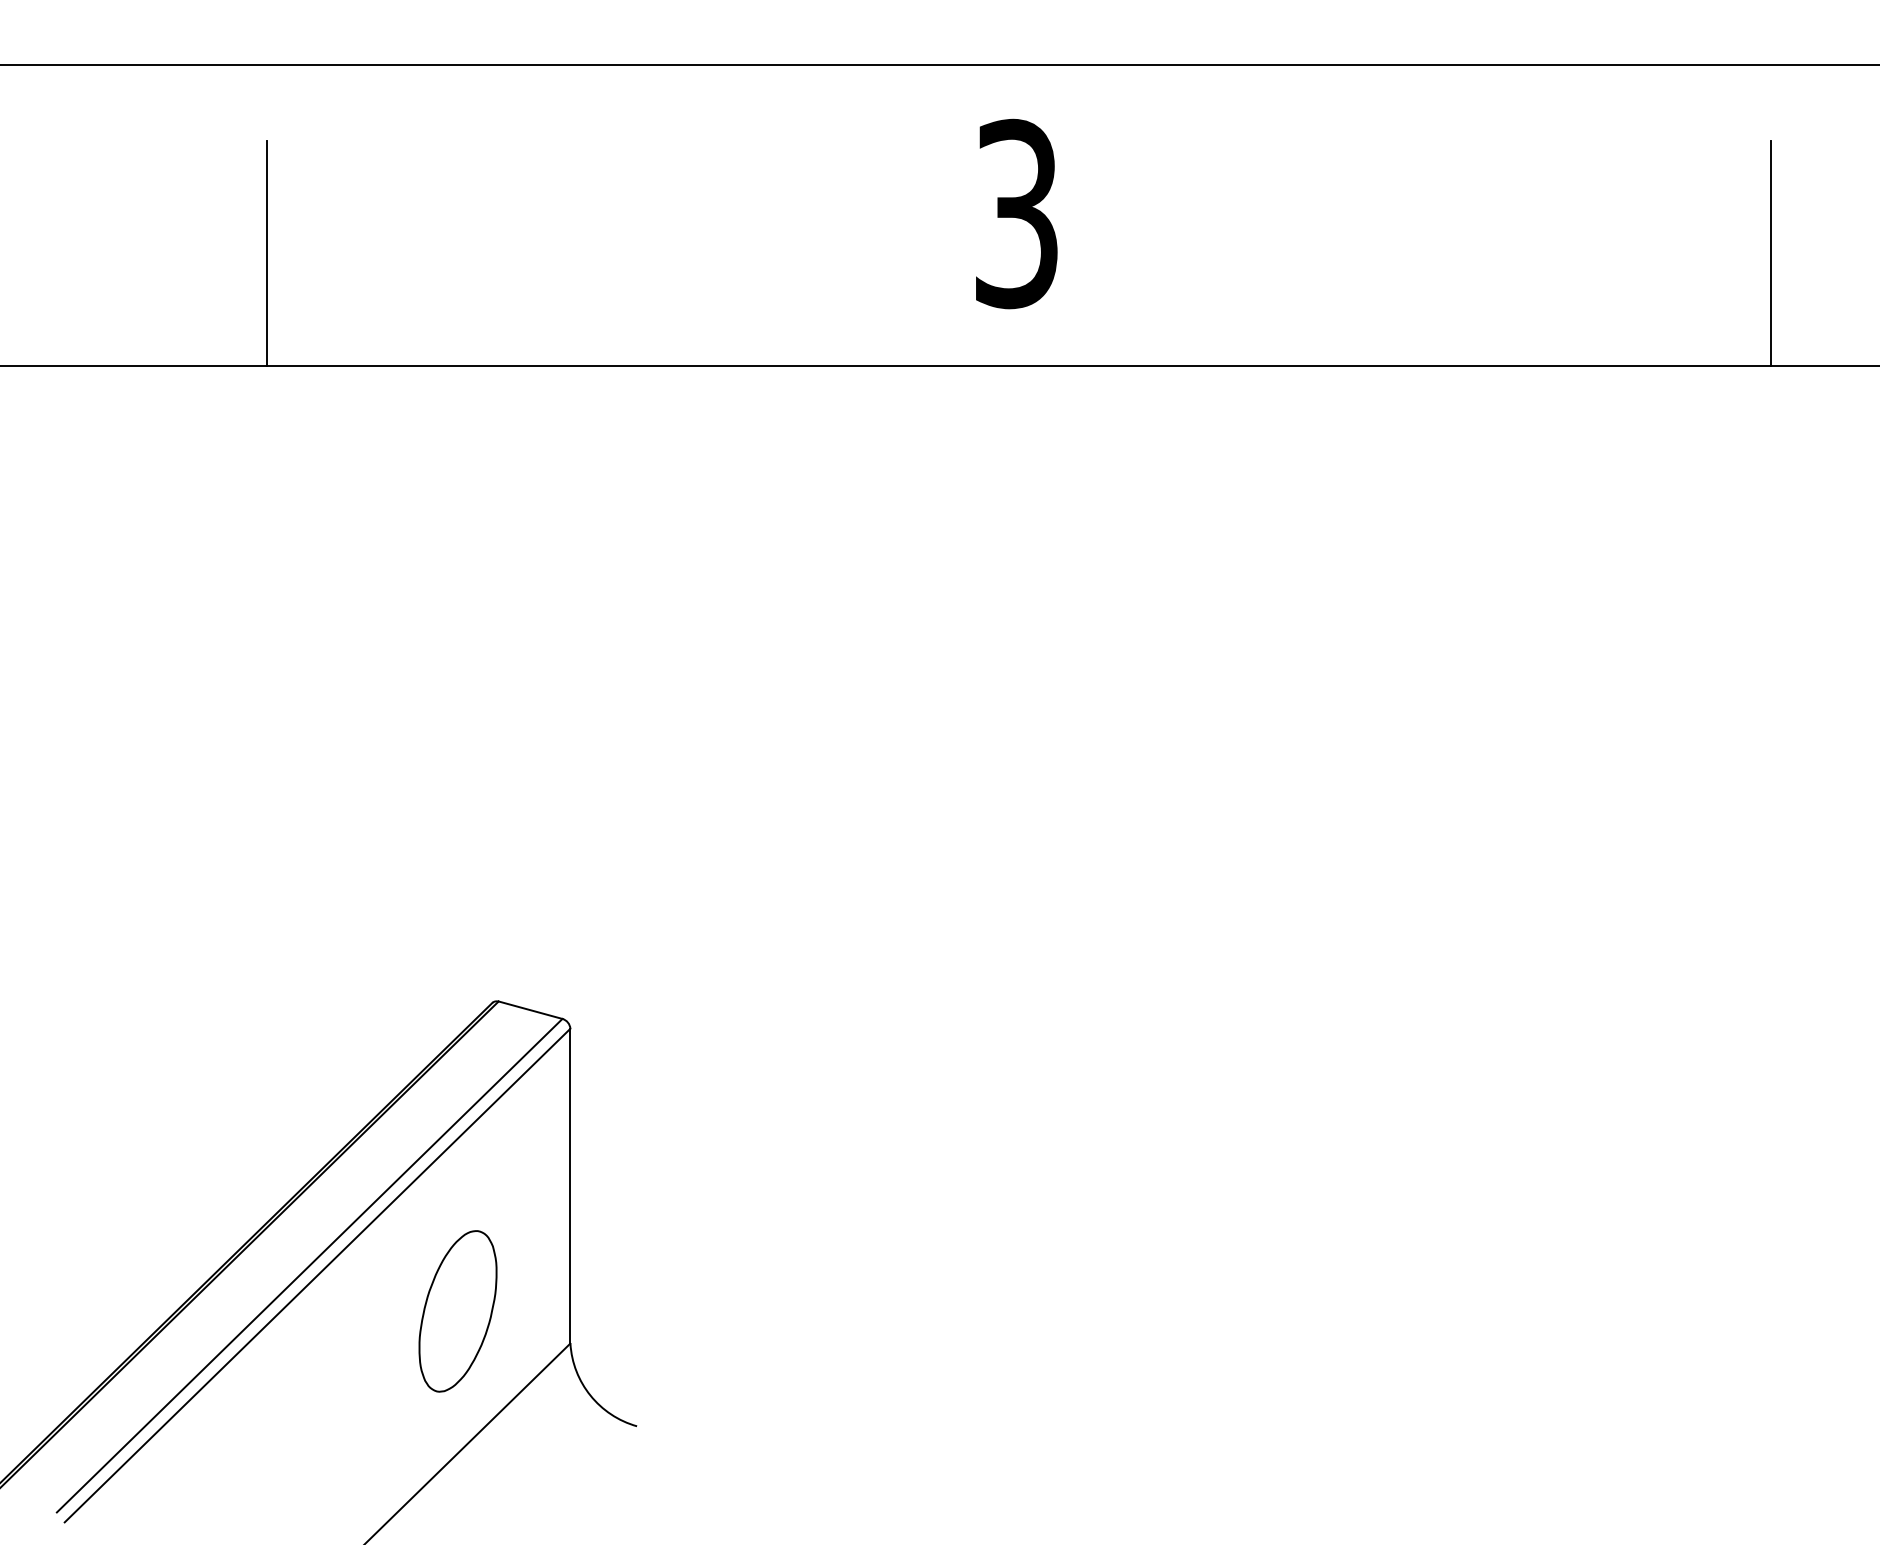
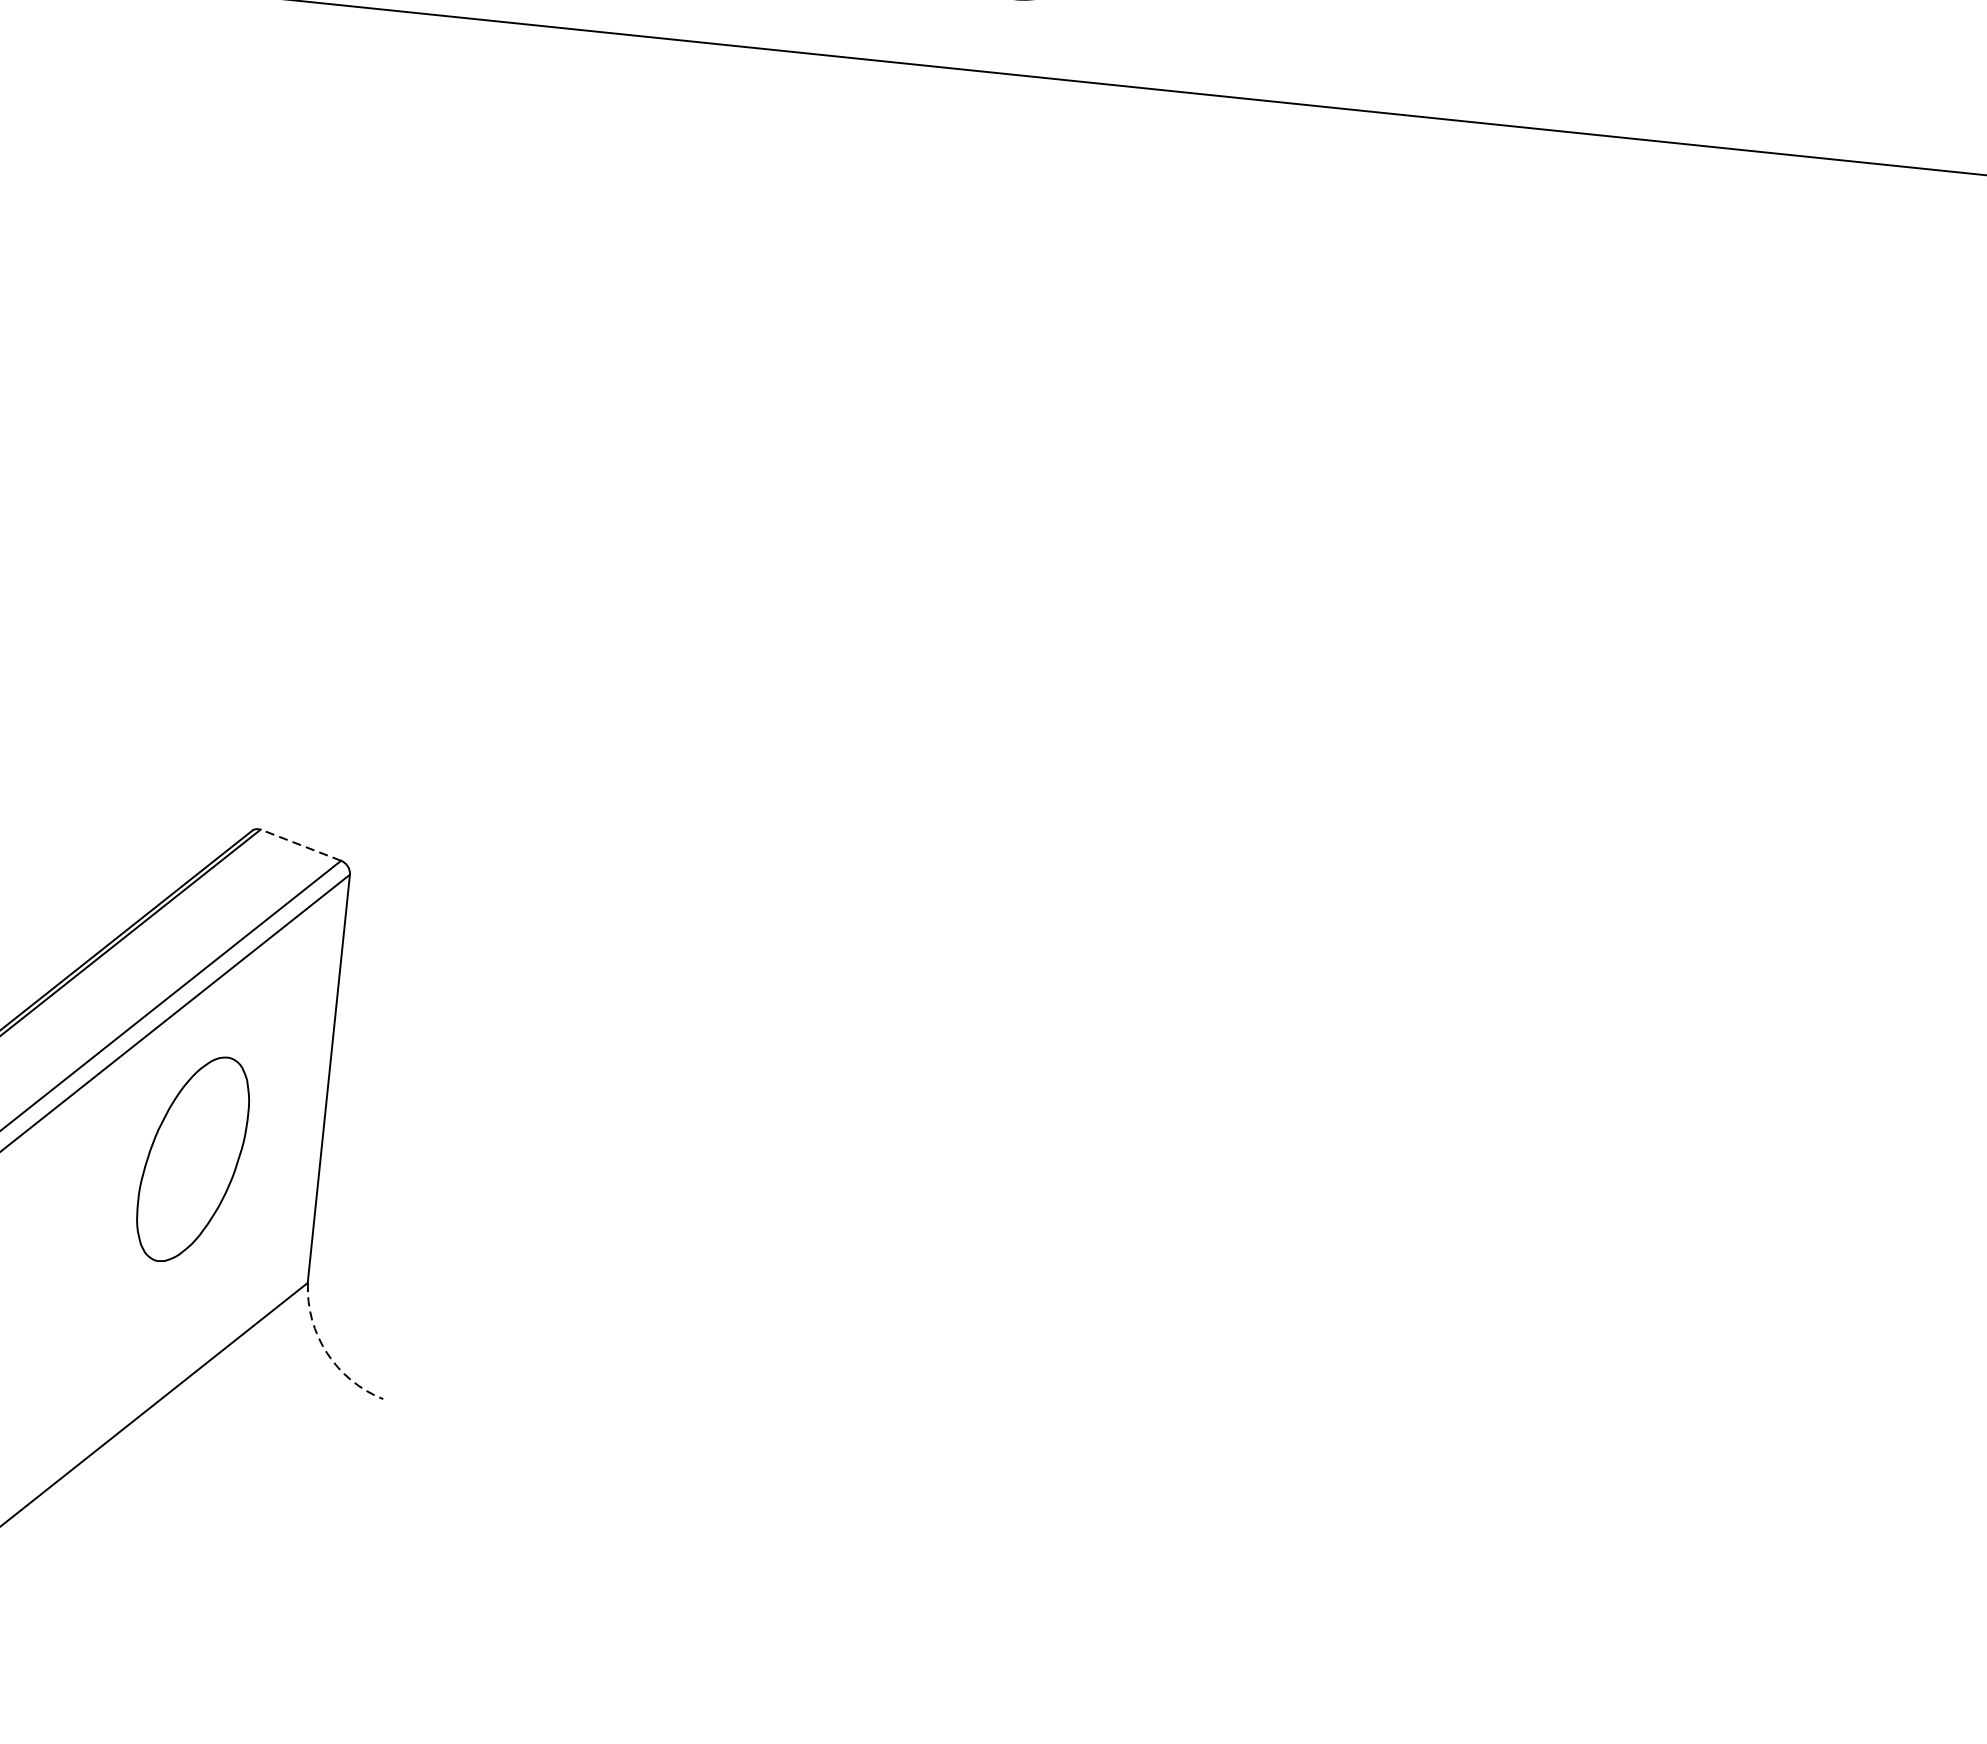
line: (530, 1010) -> (300, 845), solid -> dashed
part: (457, 1311) -> (192, 1159), moved
arc: (590, 1395) -> (327, 1352), solid -> dashed

